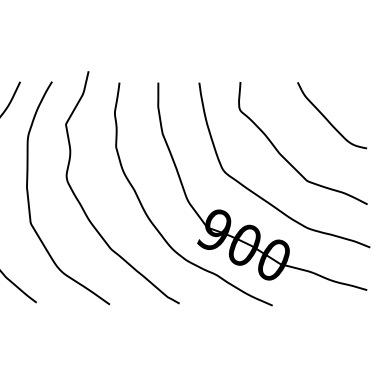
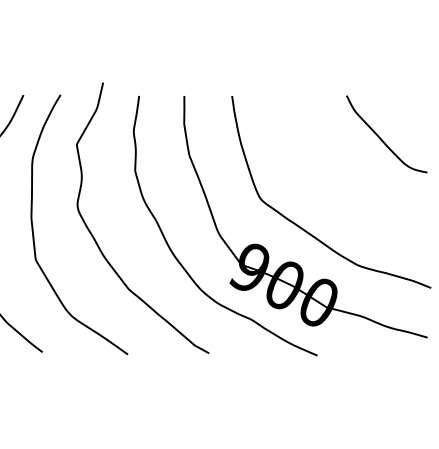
curve: (286, 159) -> (333, 185), removed

